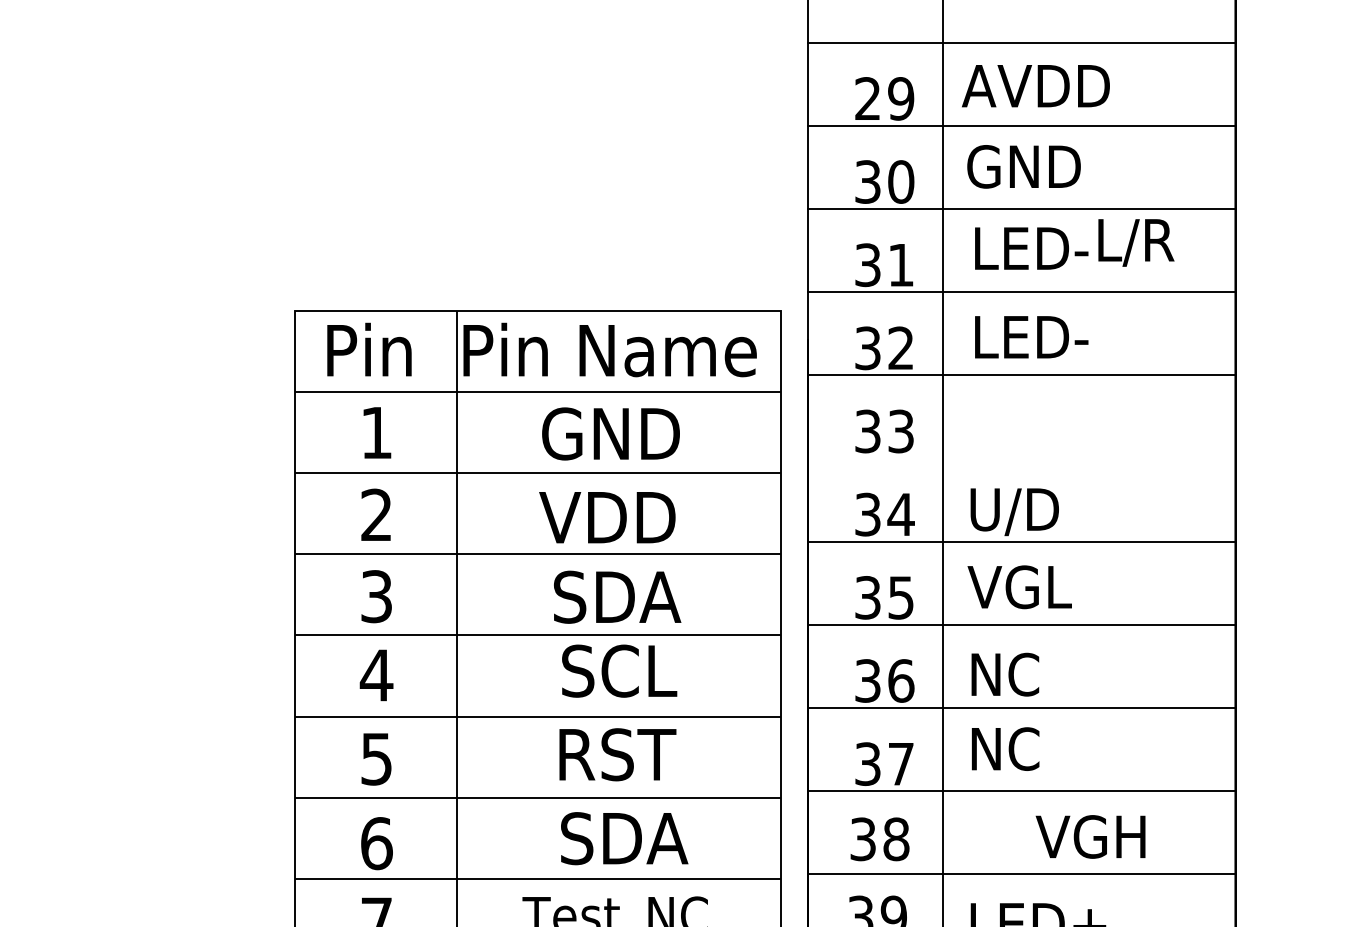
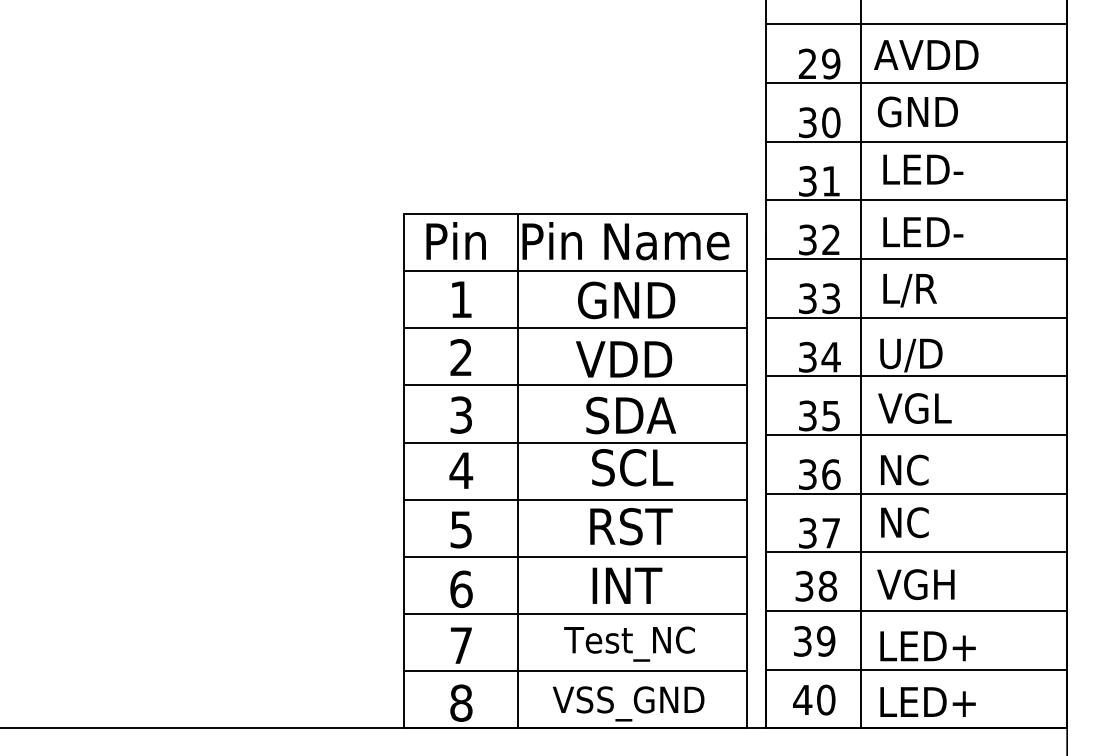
text: (1135, 242) -> (909, 290), moved
line: (1022, 458) -> (916, 317), added
text: (1090, 836) -> (915, 584), moved
text: (625, 838) -> (636, 585), SDA -> INT

